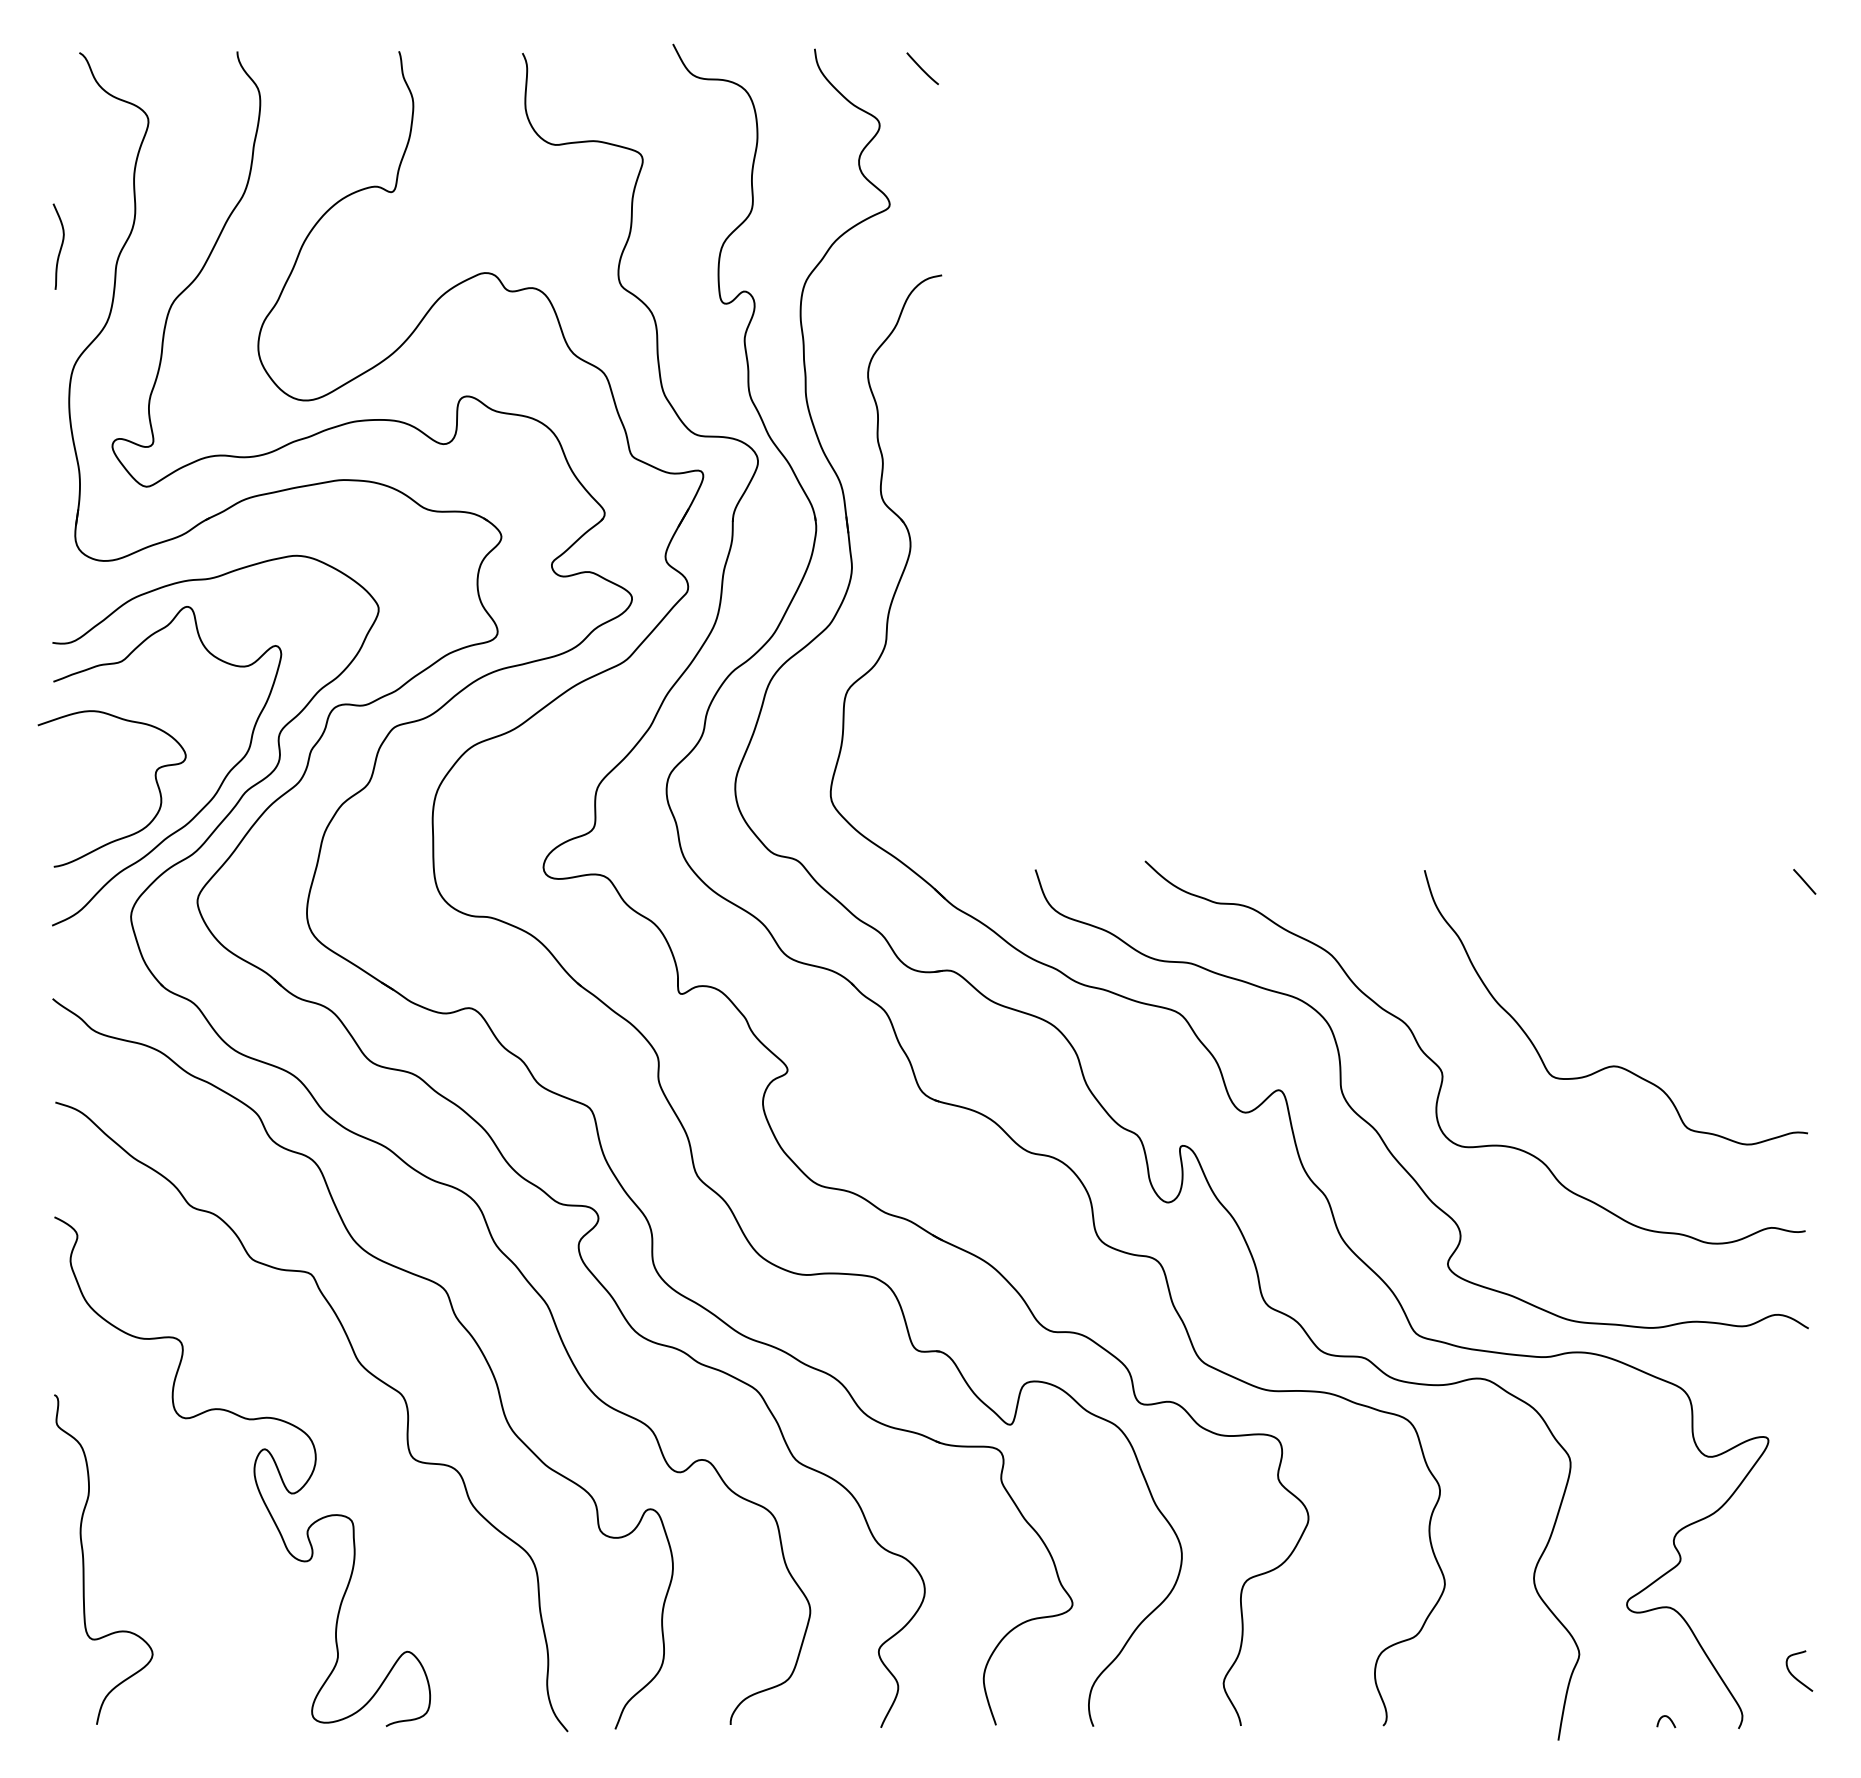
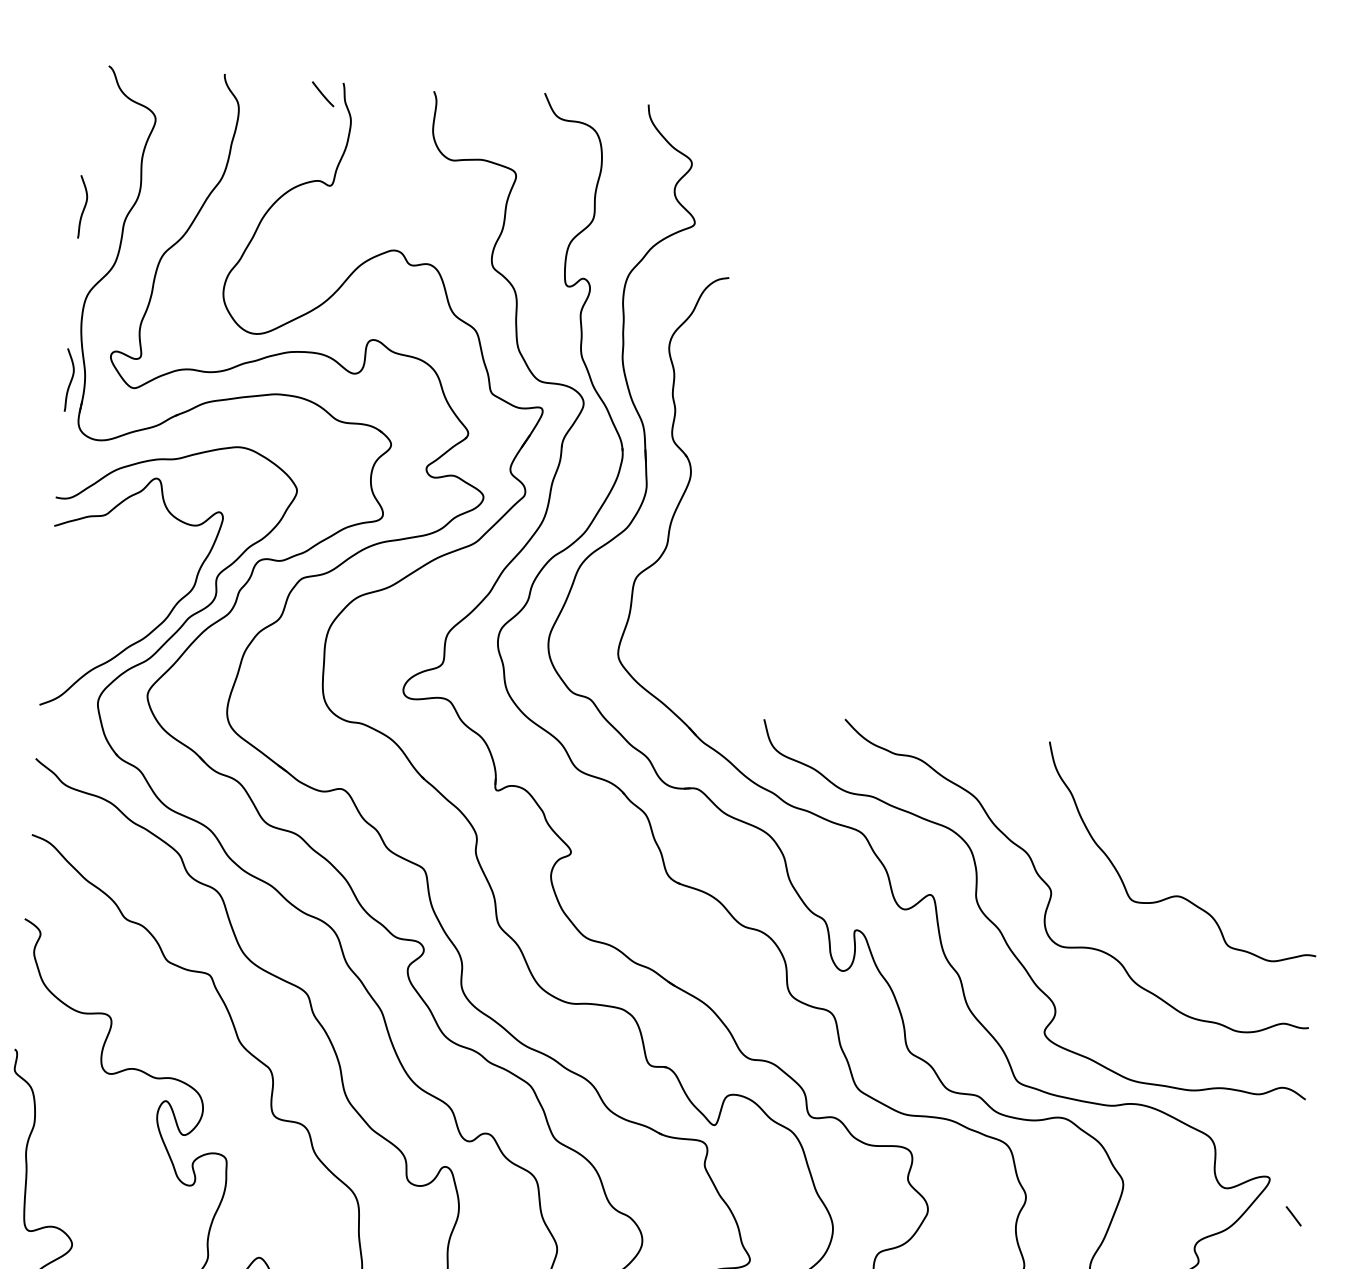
line: (922, 68) -> (322, 94), moved
curve: (60, 482) -> (70, 380), added
curve: (155, 781) -> (123, 604), removed
line: (1804, 881) -> (1293, 1216), moved

